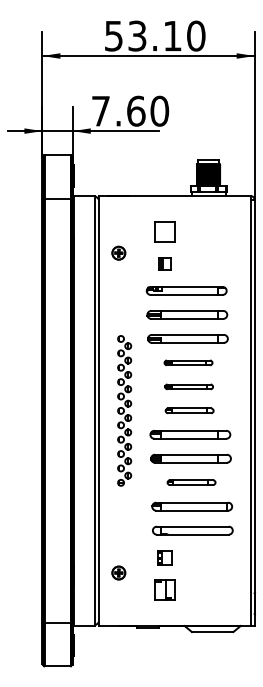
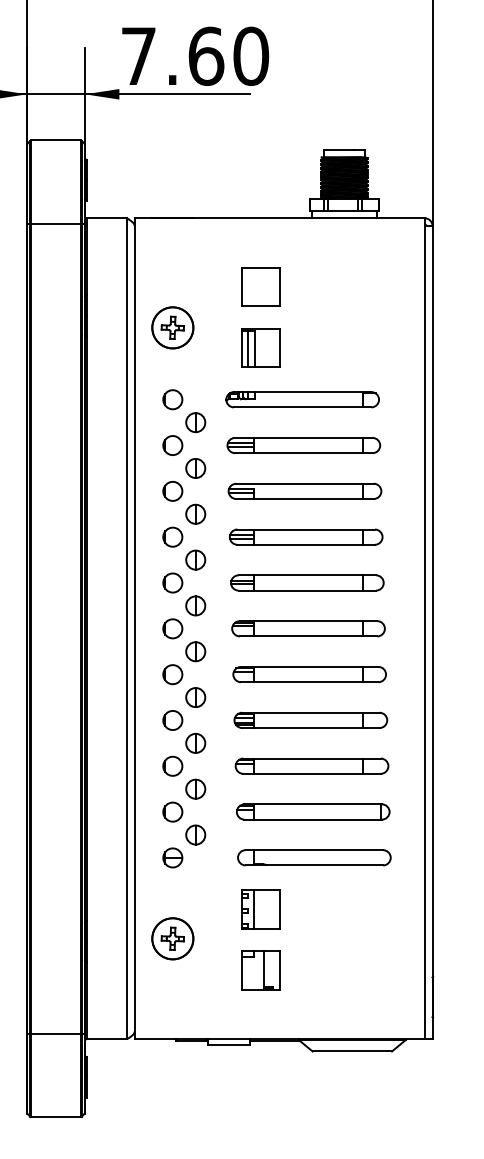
part: (118, 252) -> (172, 326), size x1.67
part: (164, 263) -> (260, 347), size x1.67
part: (188, 362) -> (306, 536), size x1.67
part: (188, 386) -> (306, 582), size x1.67
part: (124, 410) -> (183, 628), size x1.67
part: (189, 410) -> (308, 628), size x1.67
part: (191, 482) -> (311, 765), size x1.67
part: (164, 557) -> (260, 909), size x1.43
part: (118, 572) -> (172, 937), size x1.67

